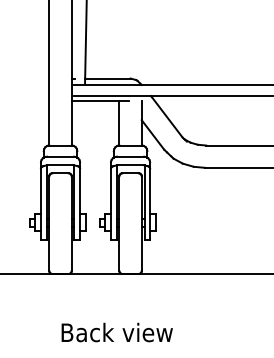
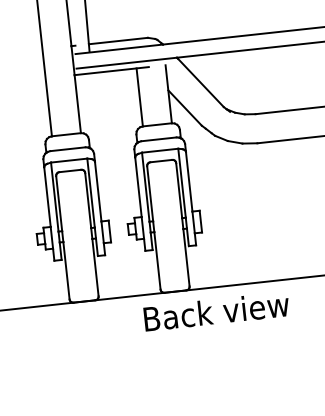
text: (116, 332) -> (215, 311), moved

